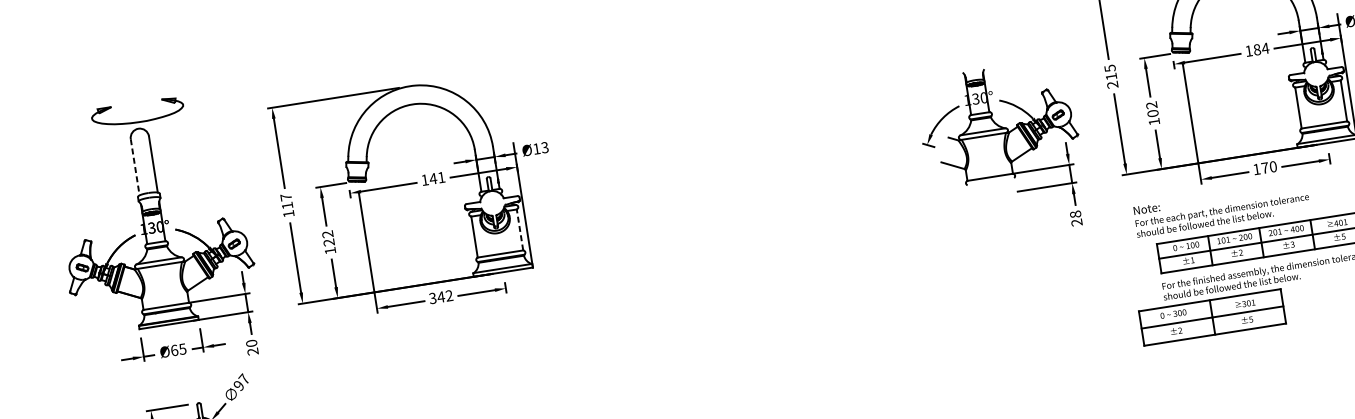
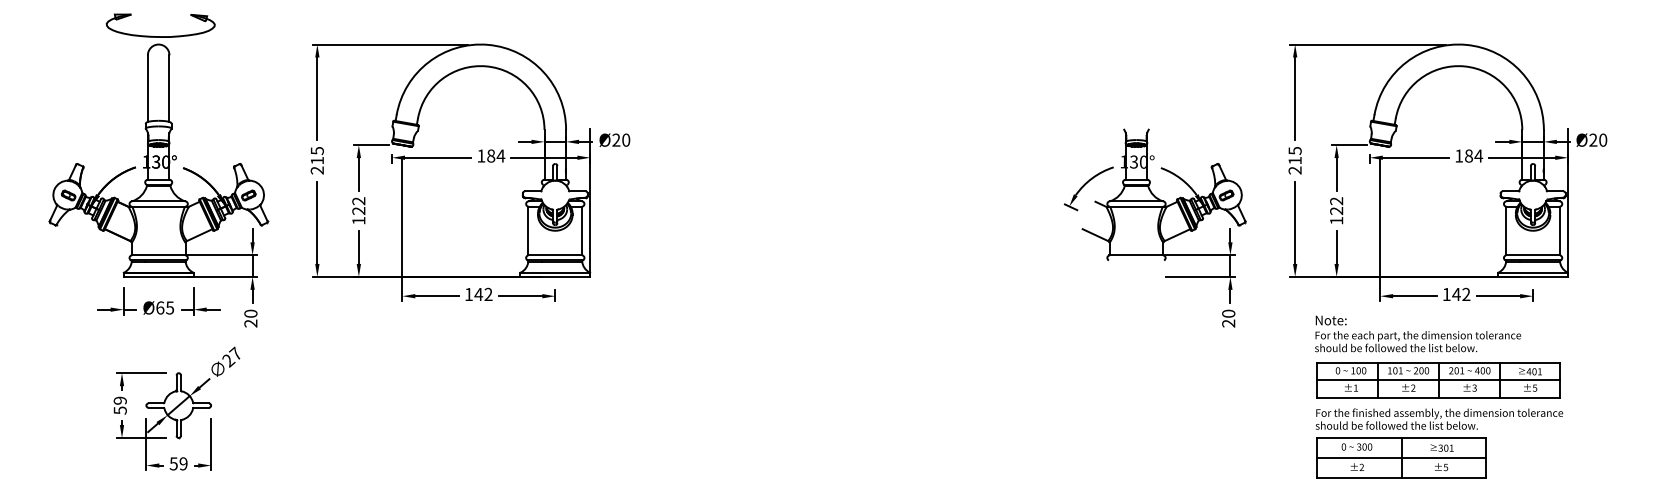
text: (1152, 113) -> (1336, 211), 102 -> 122
text: (540, 147) -> (621, 139), 13 -> 20
text: (1269, 167) -> (1461, 294), 170 -> 142
line: (134, 168) -> (147, 89), dashed -> solid
text: (436, 177) -> (495, 155), 141 -> 184
text: (286, 205) -> (316, 160), 117 -> 215
text: (1221, 208) -> (1417, 333), moved
text: (1075, 214) -> (1228, 313), 28 -> 20
line: (520, 229) -> (582, 230), dashed -> solid
text: (432, 298) -> (468, 294), 342 -> 142
part: (1212, 317) -> (1401, 457), moved
text: (239, 386) -> (228, 361), 97 -> 27

